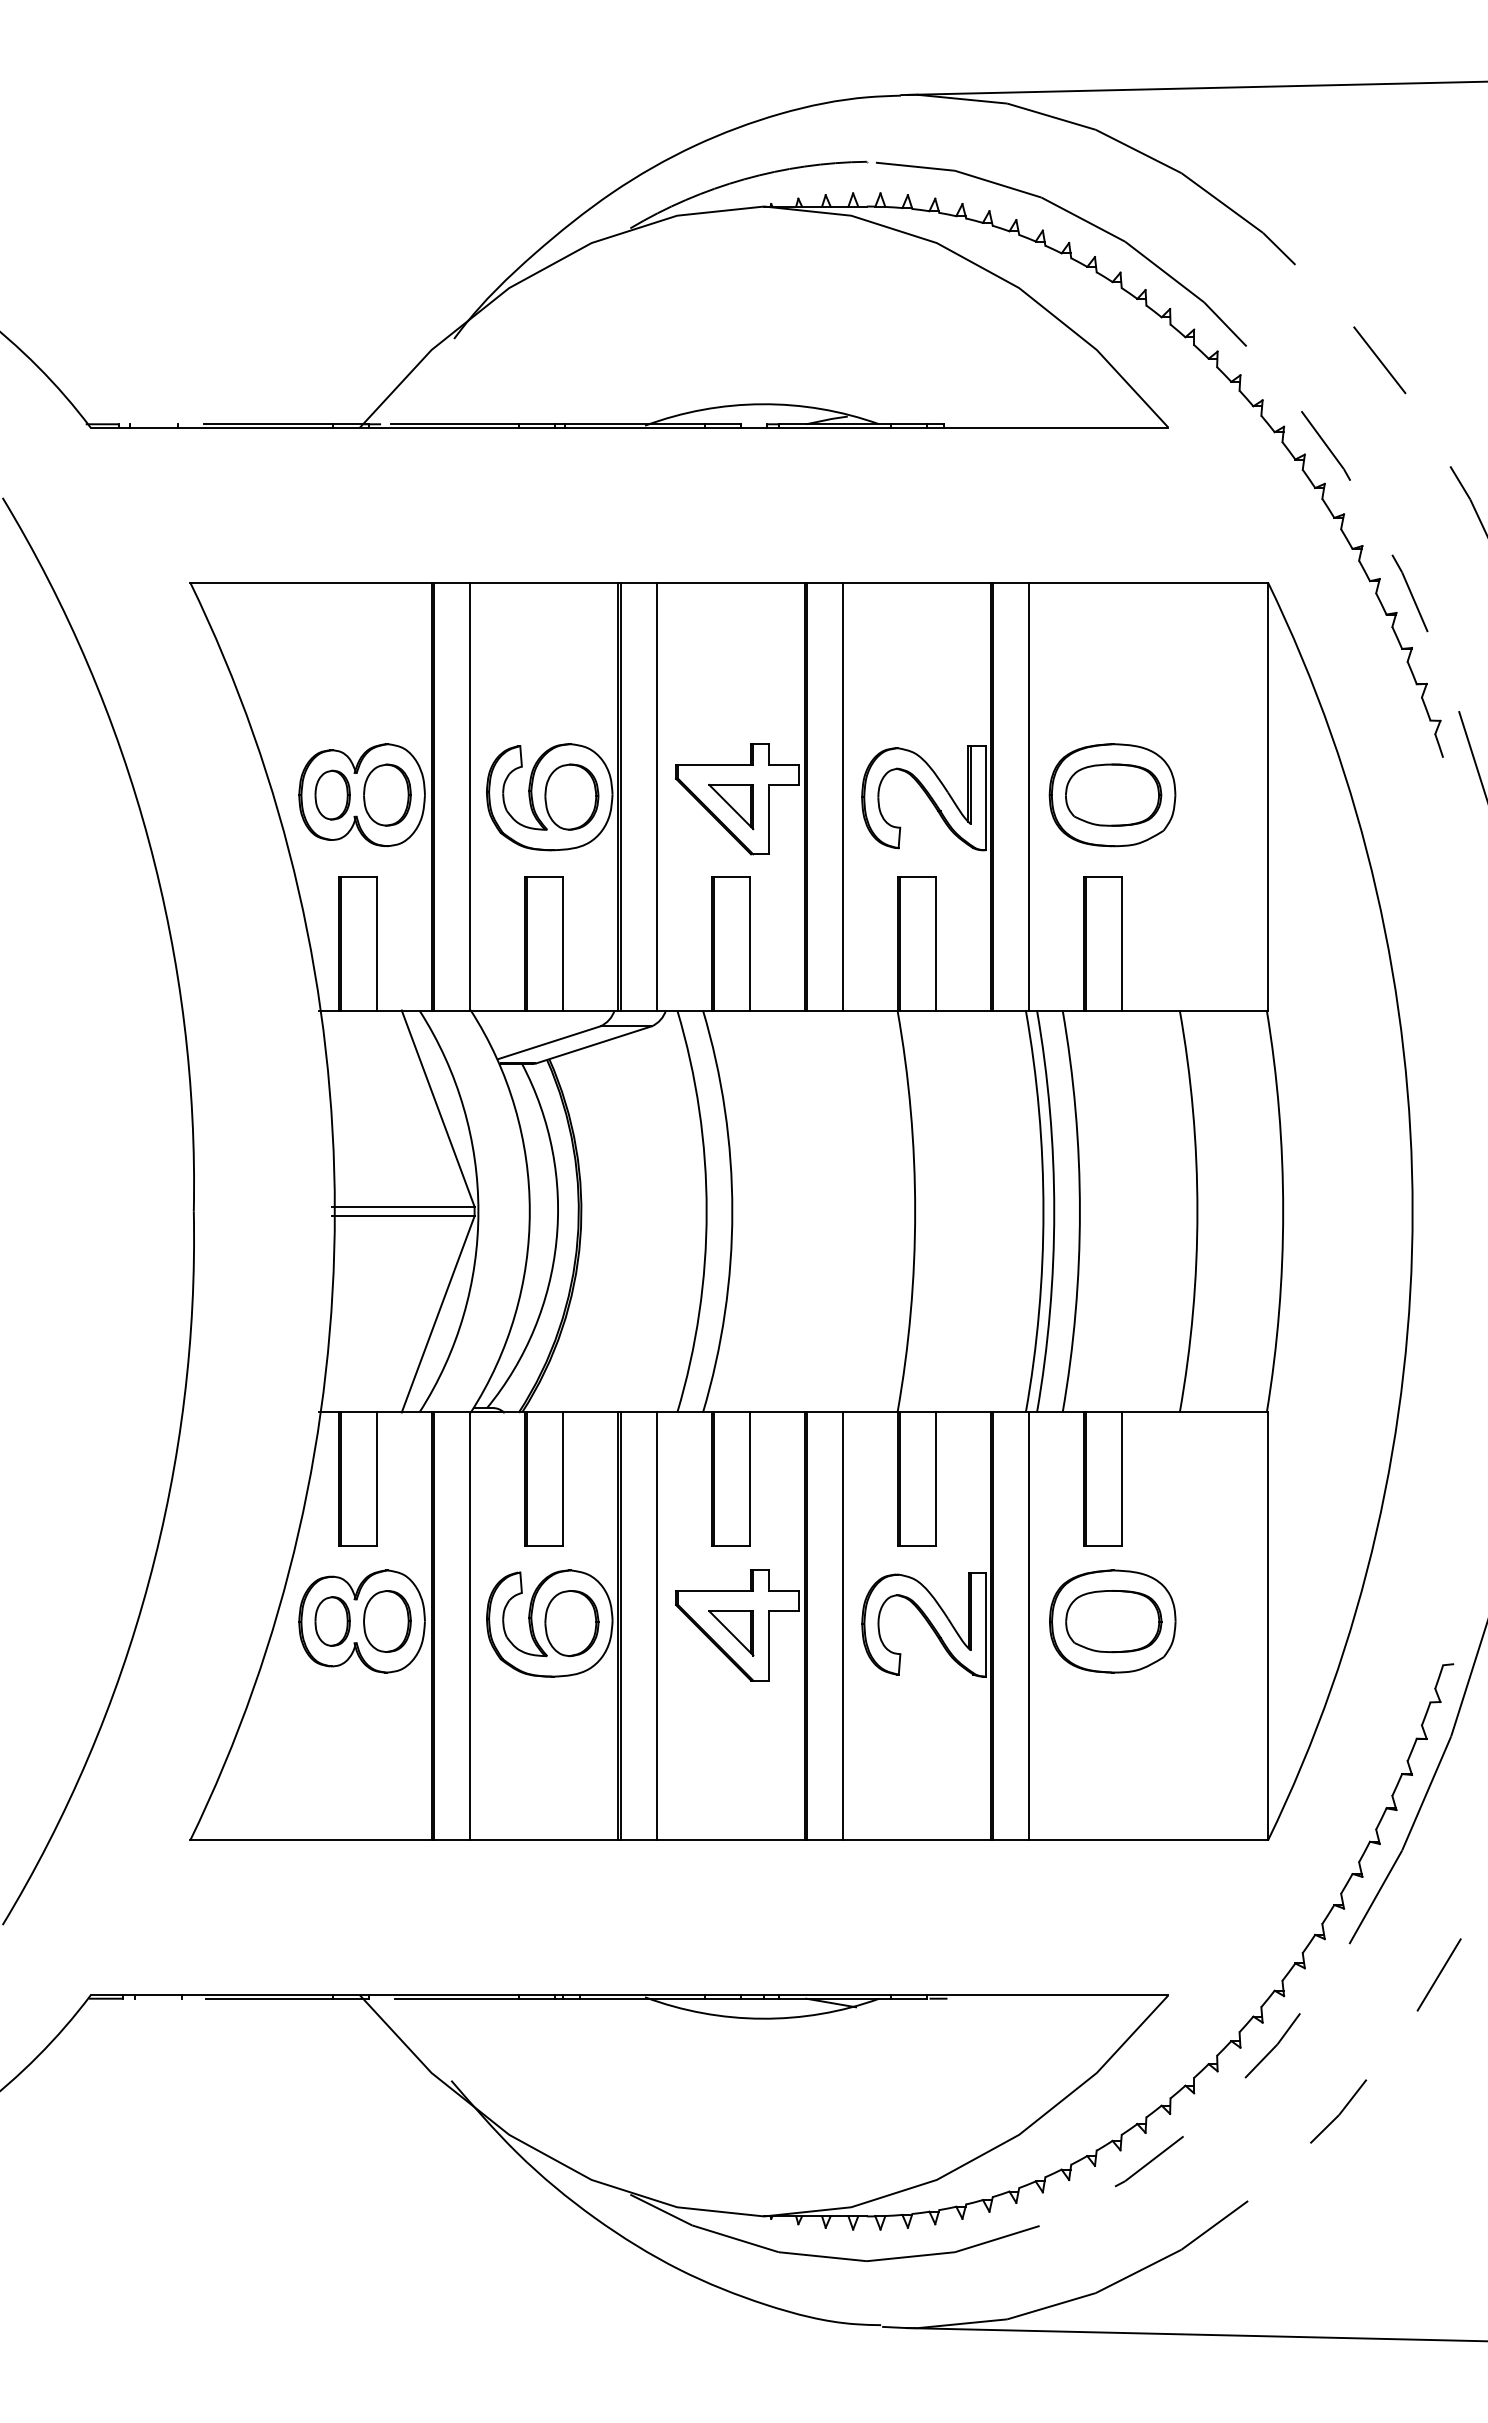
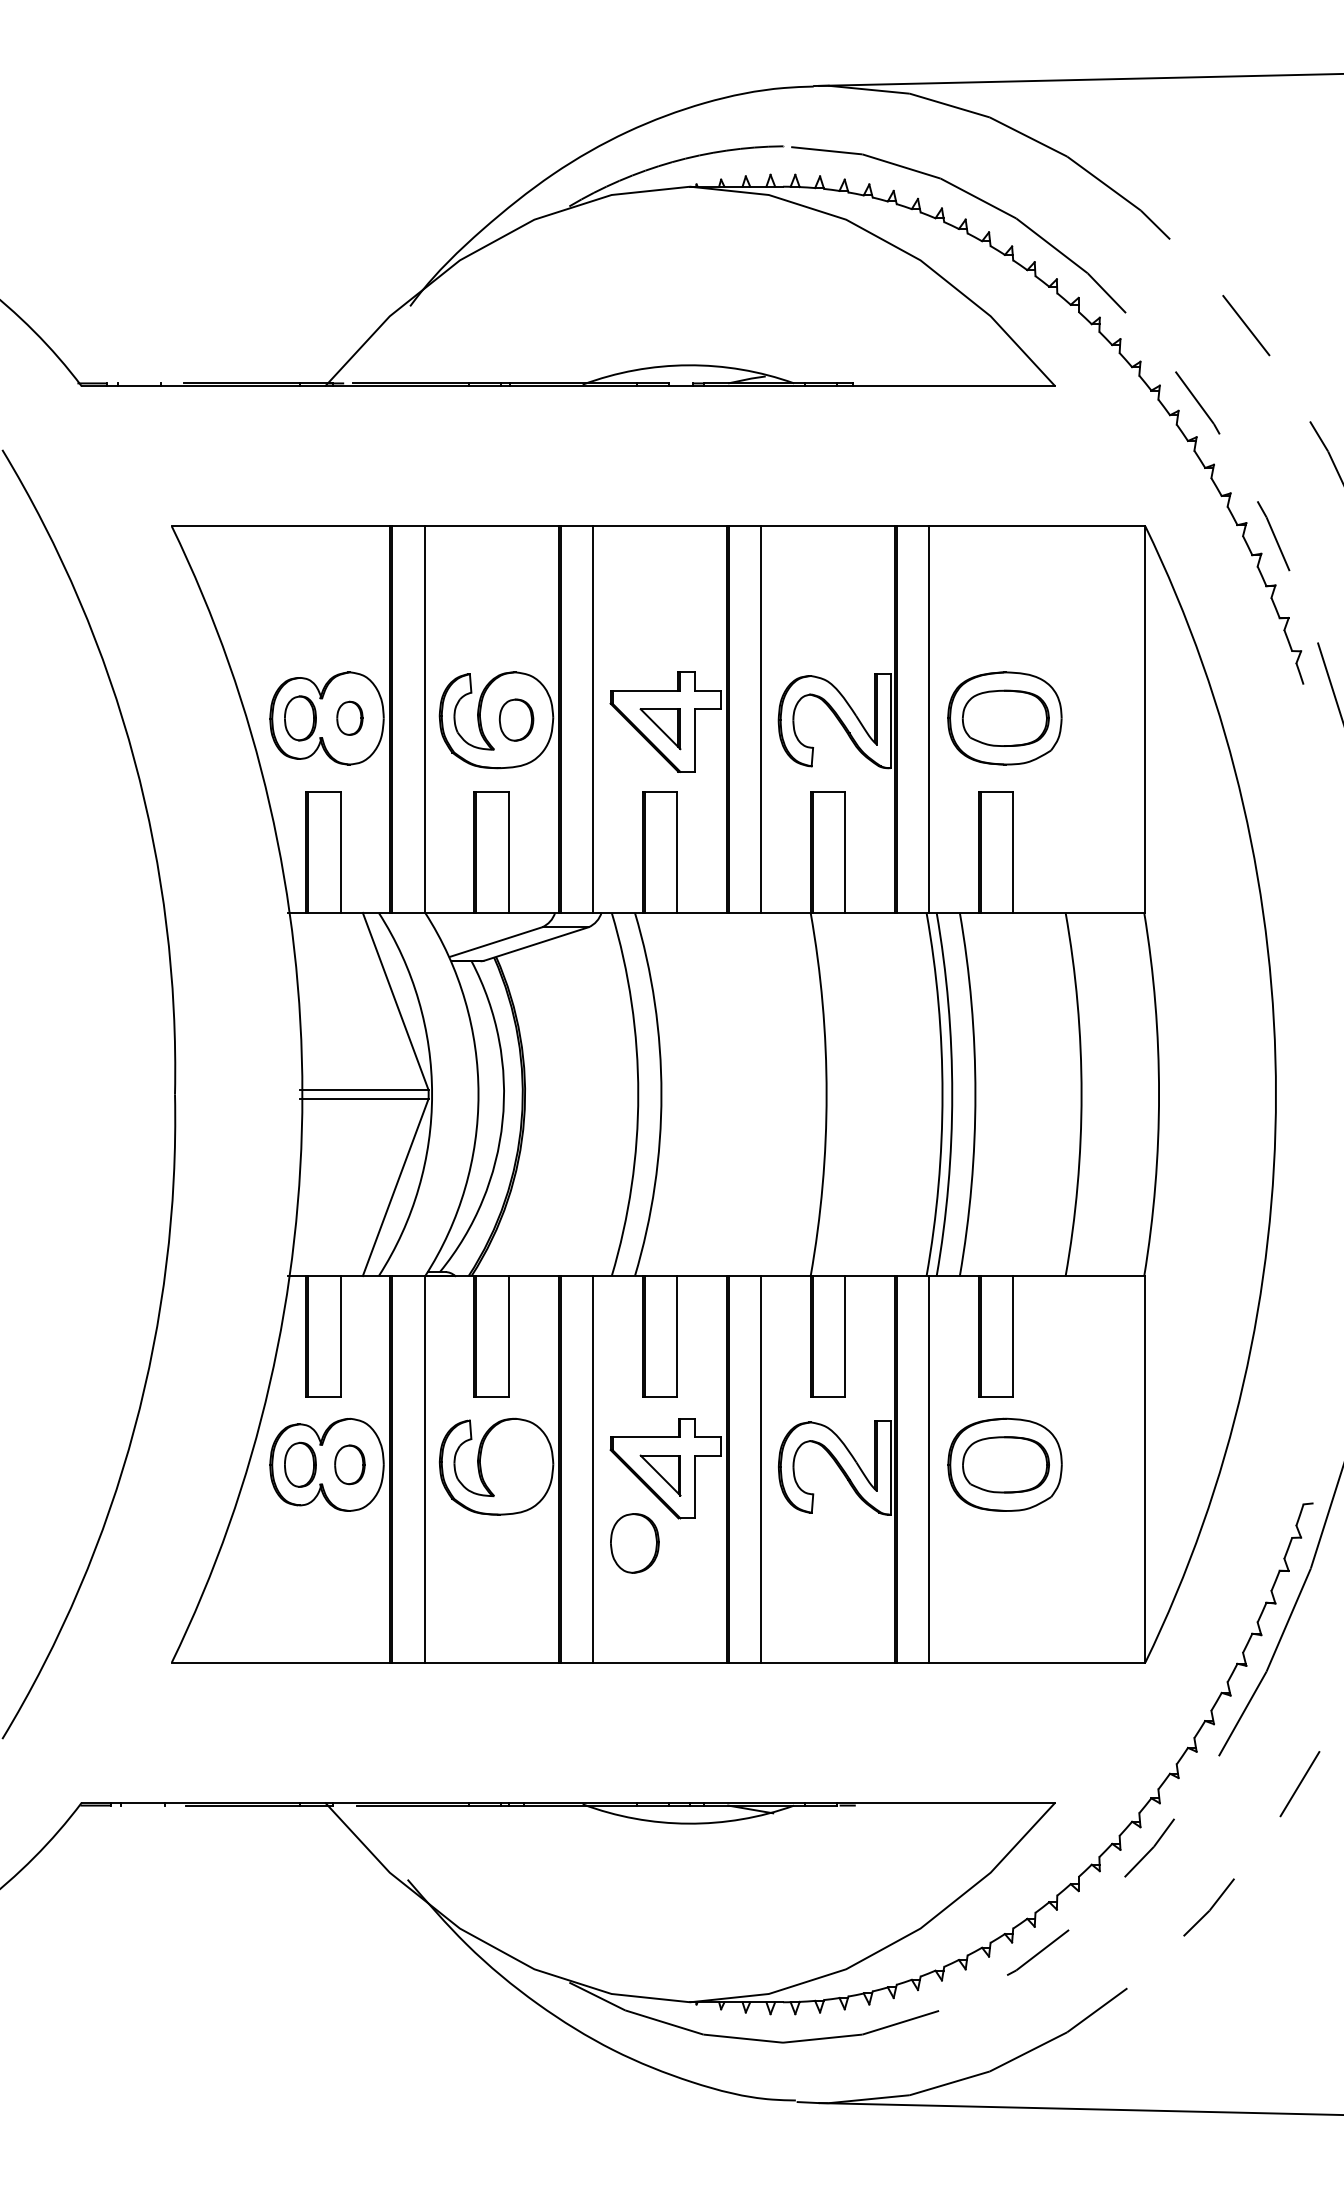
part: (387, 794) -> (349, 717), size x0.6
part: (571, 796) -> (516, 719), size x0.7
part: (387, 1621) -> (349, 1464), size x0.7
part: (571, 1623) -> (634, 1543), moved

